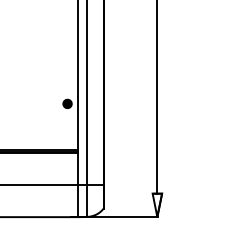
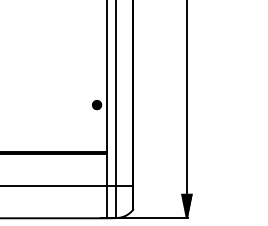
fill: (157, 205) -> (186, 206), added

